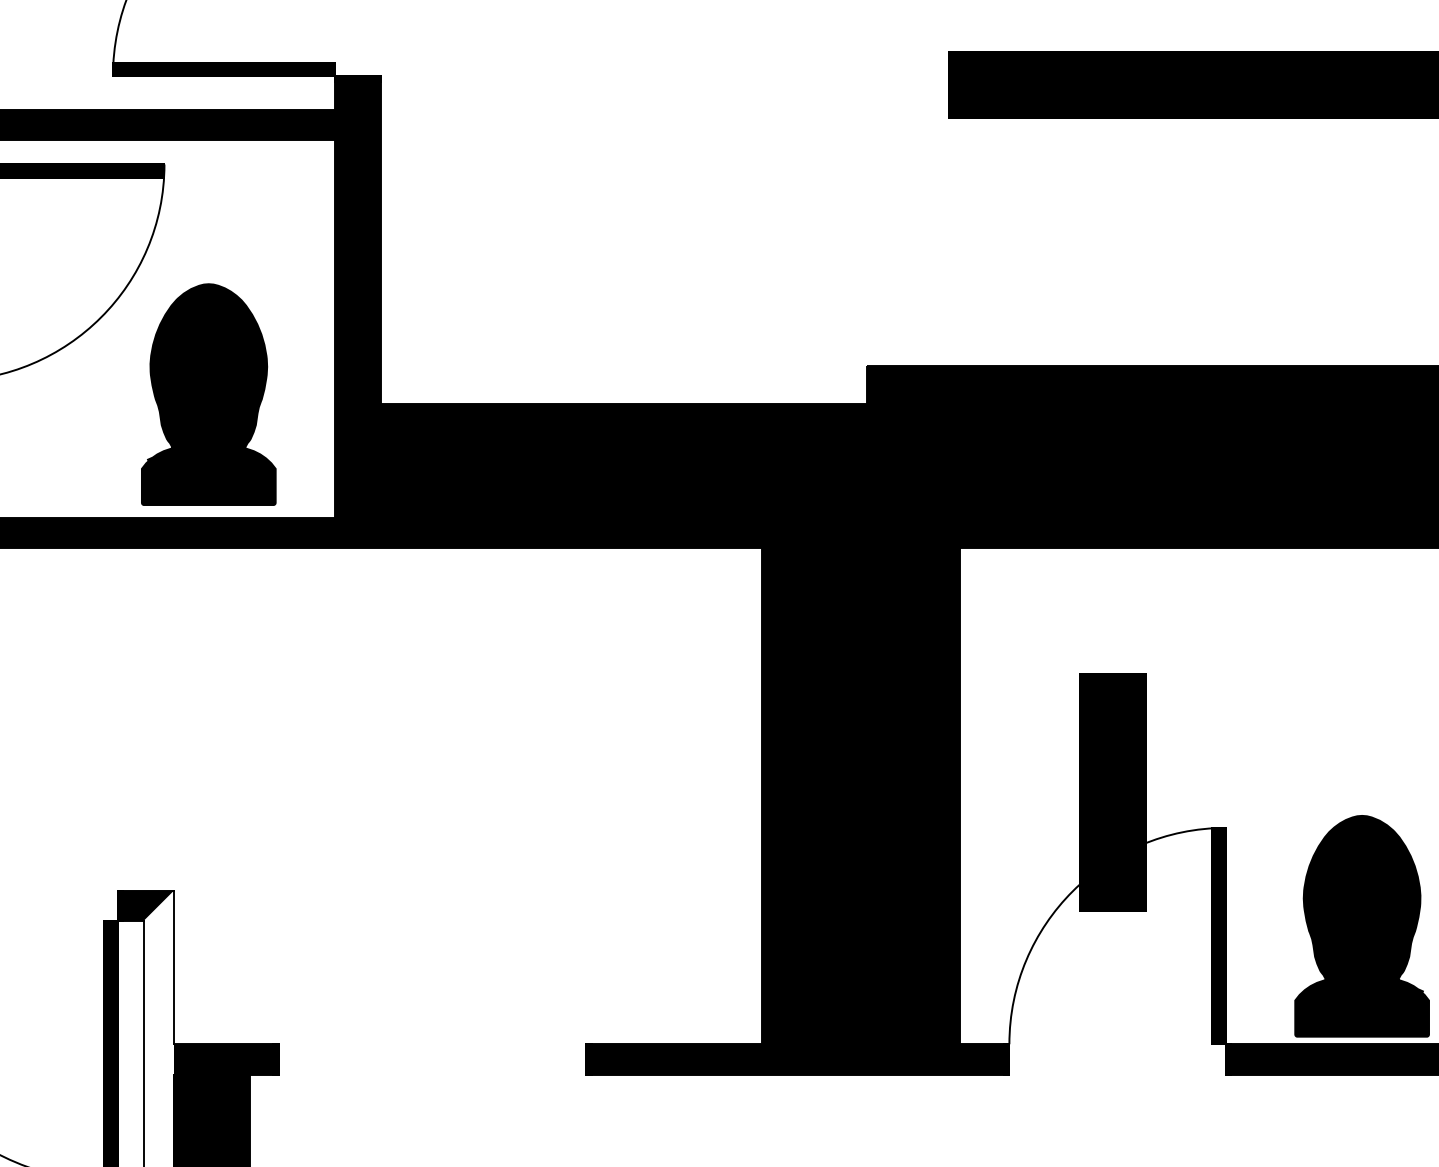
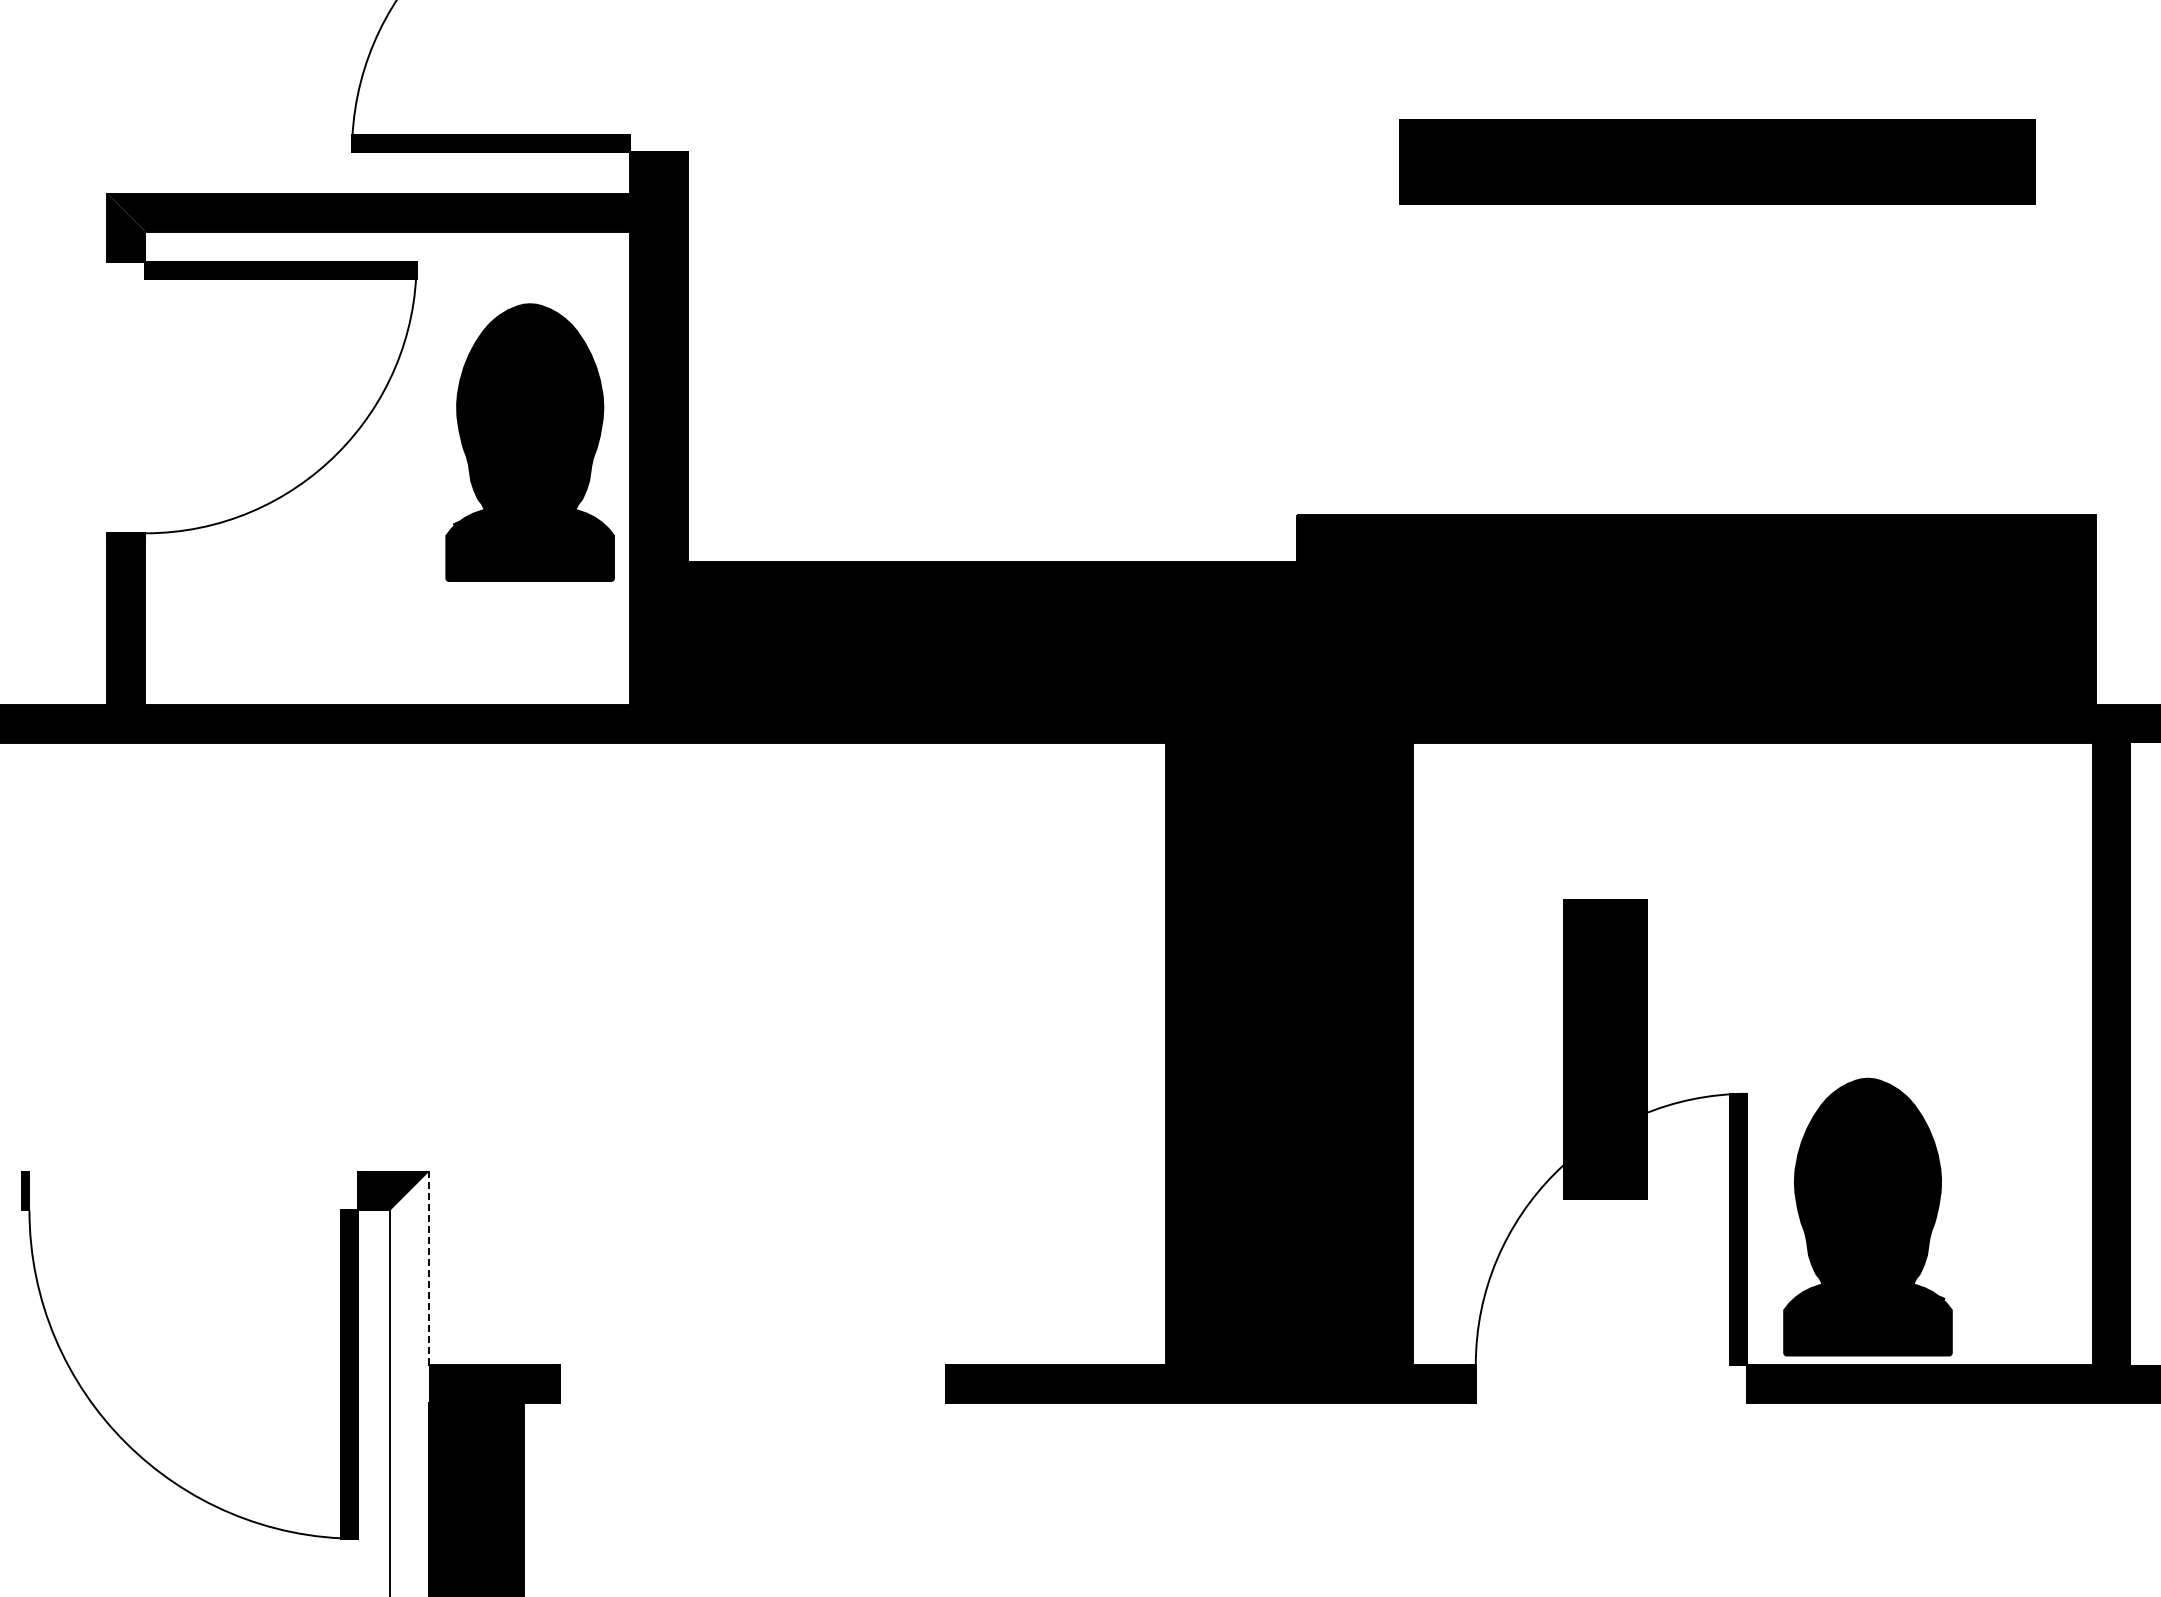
part: (208, 394) -> (529, 442), moved
part: (1361, 925) -> (1867, 1216), moved
line: (173, 967) -> (428, 1268), solid -> dashed

